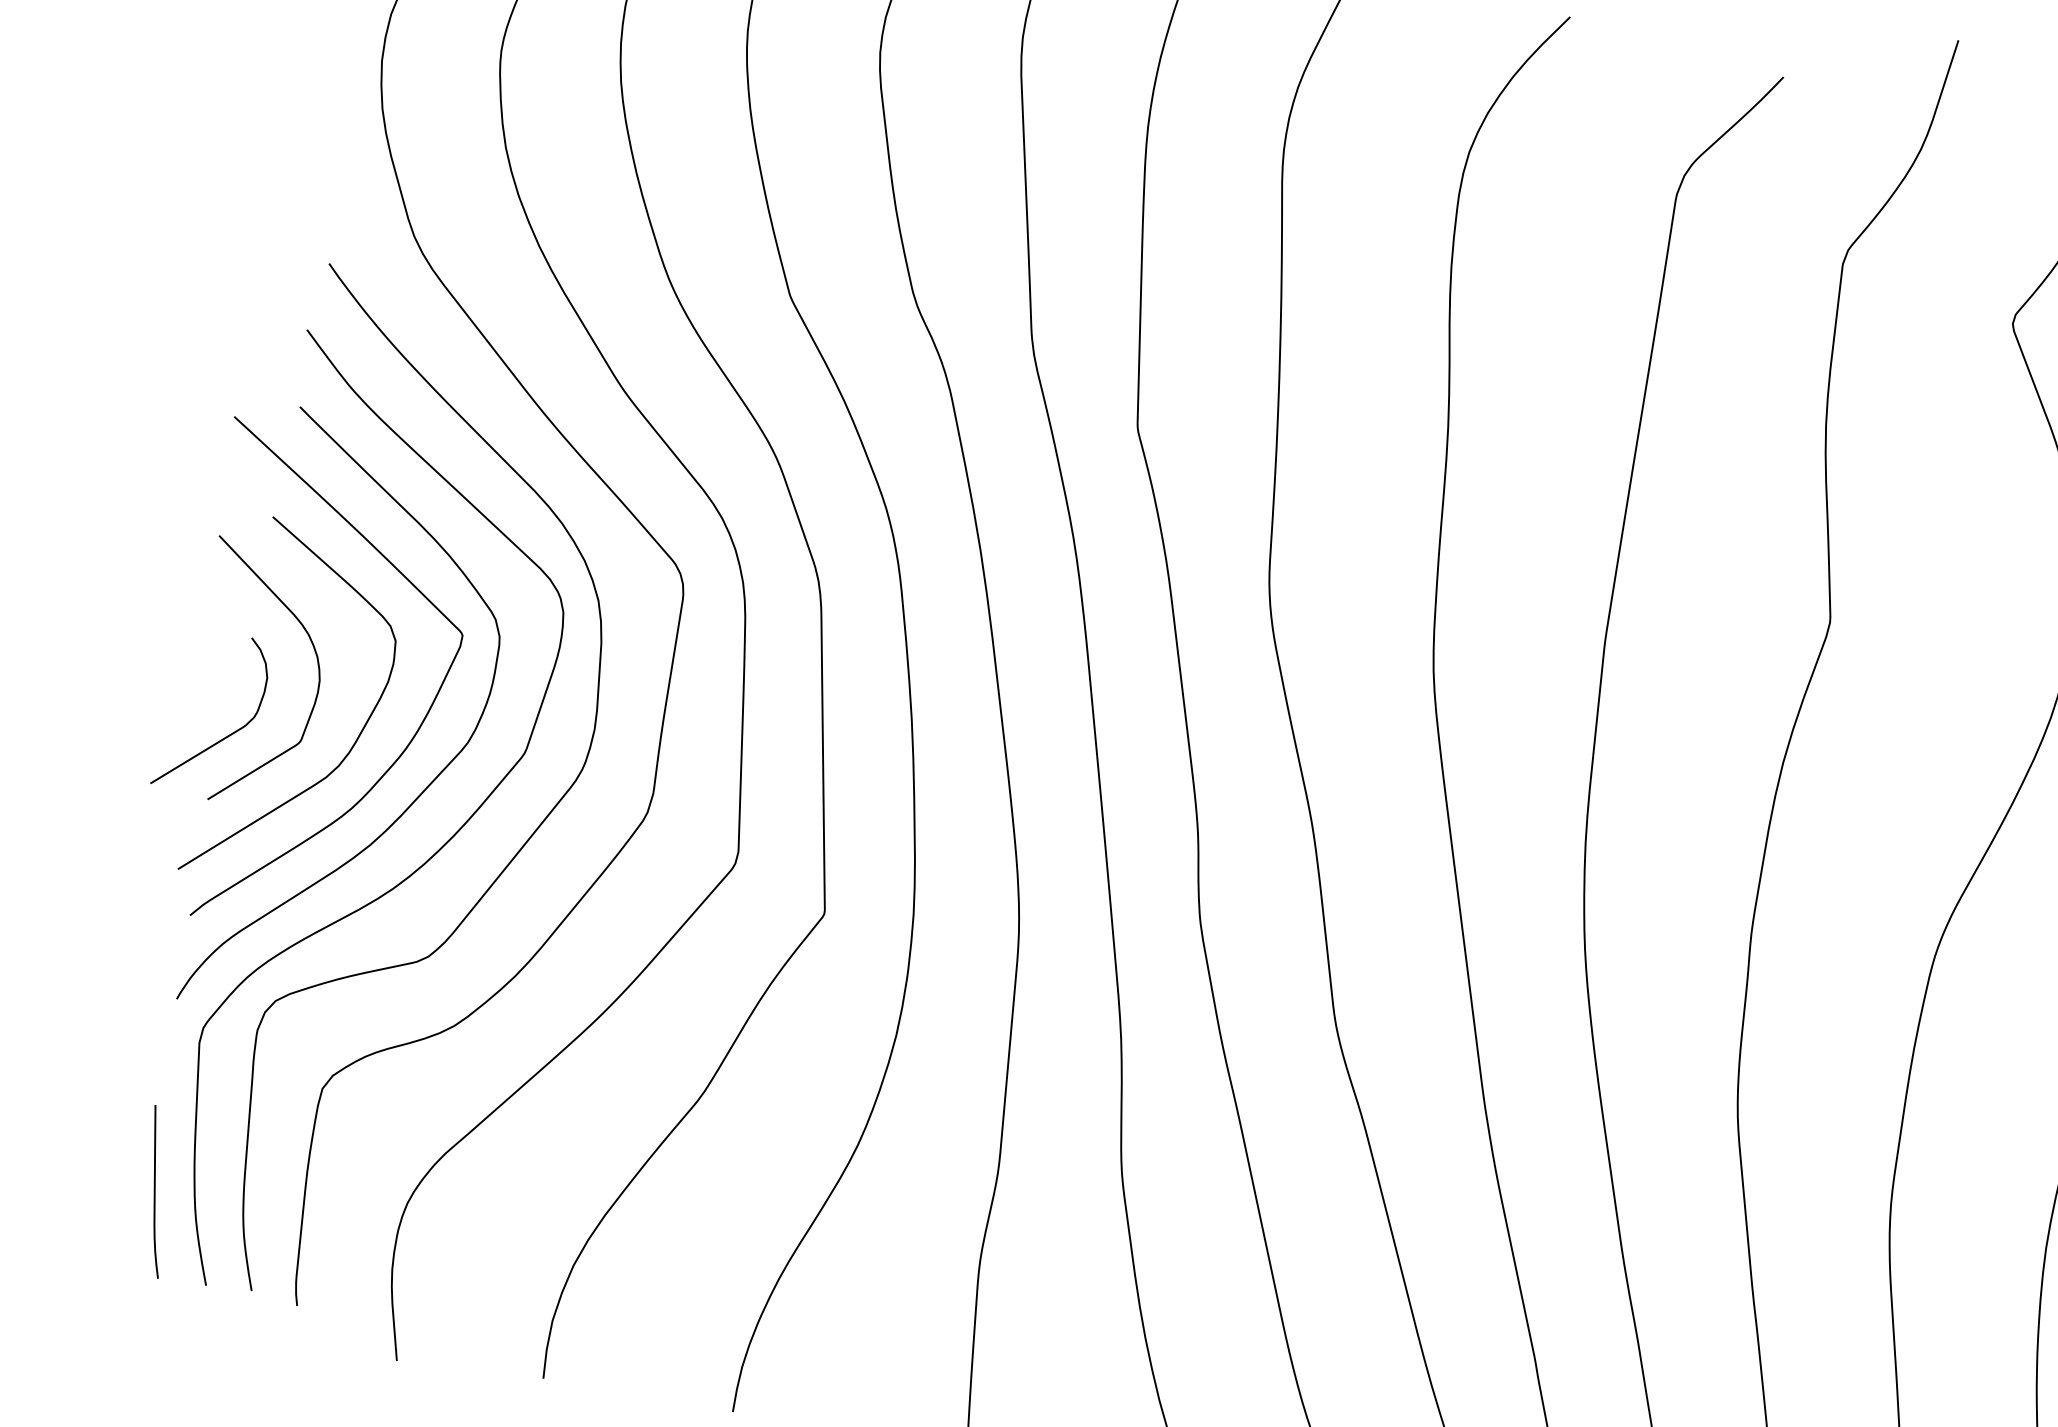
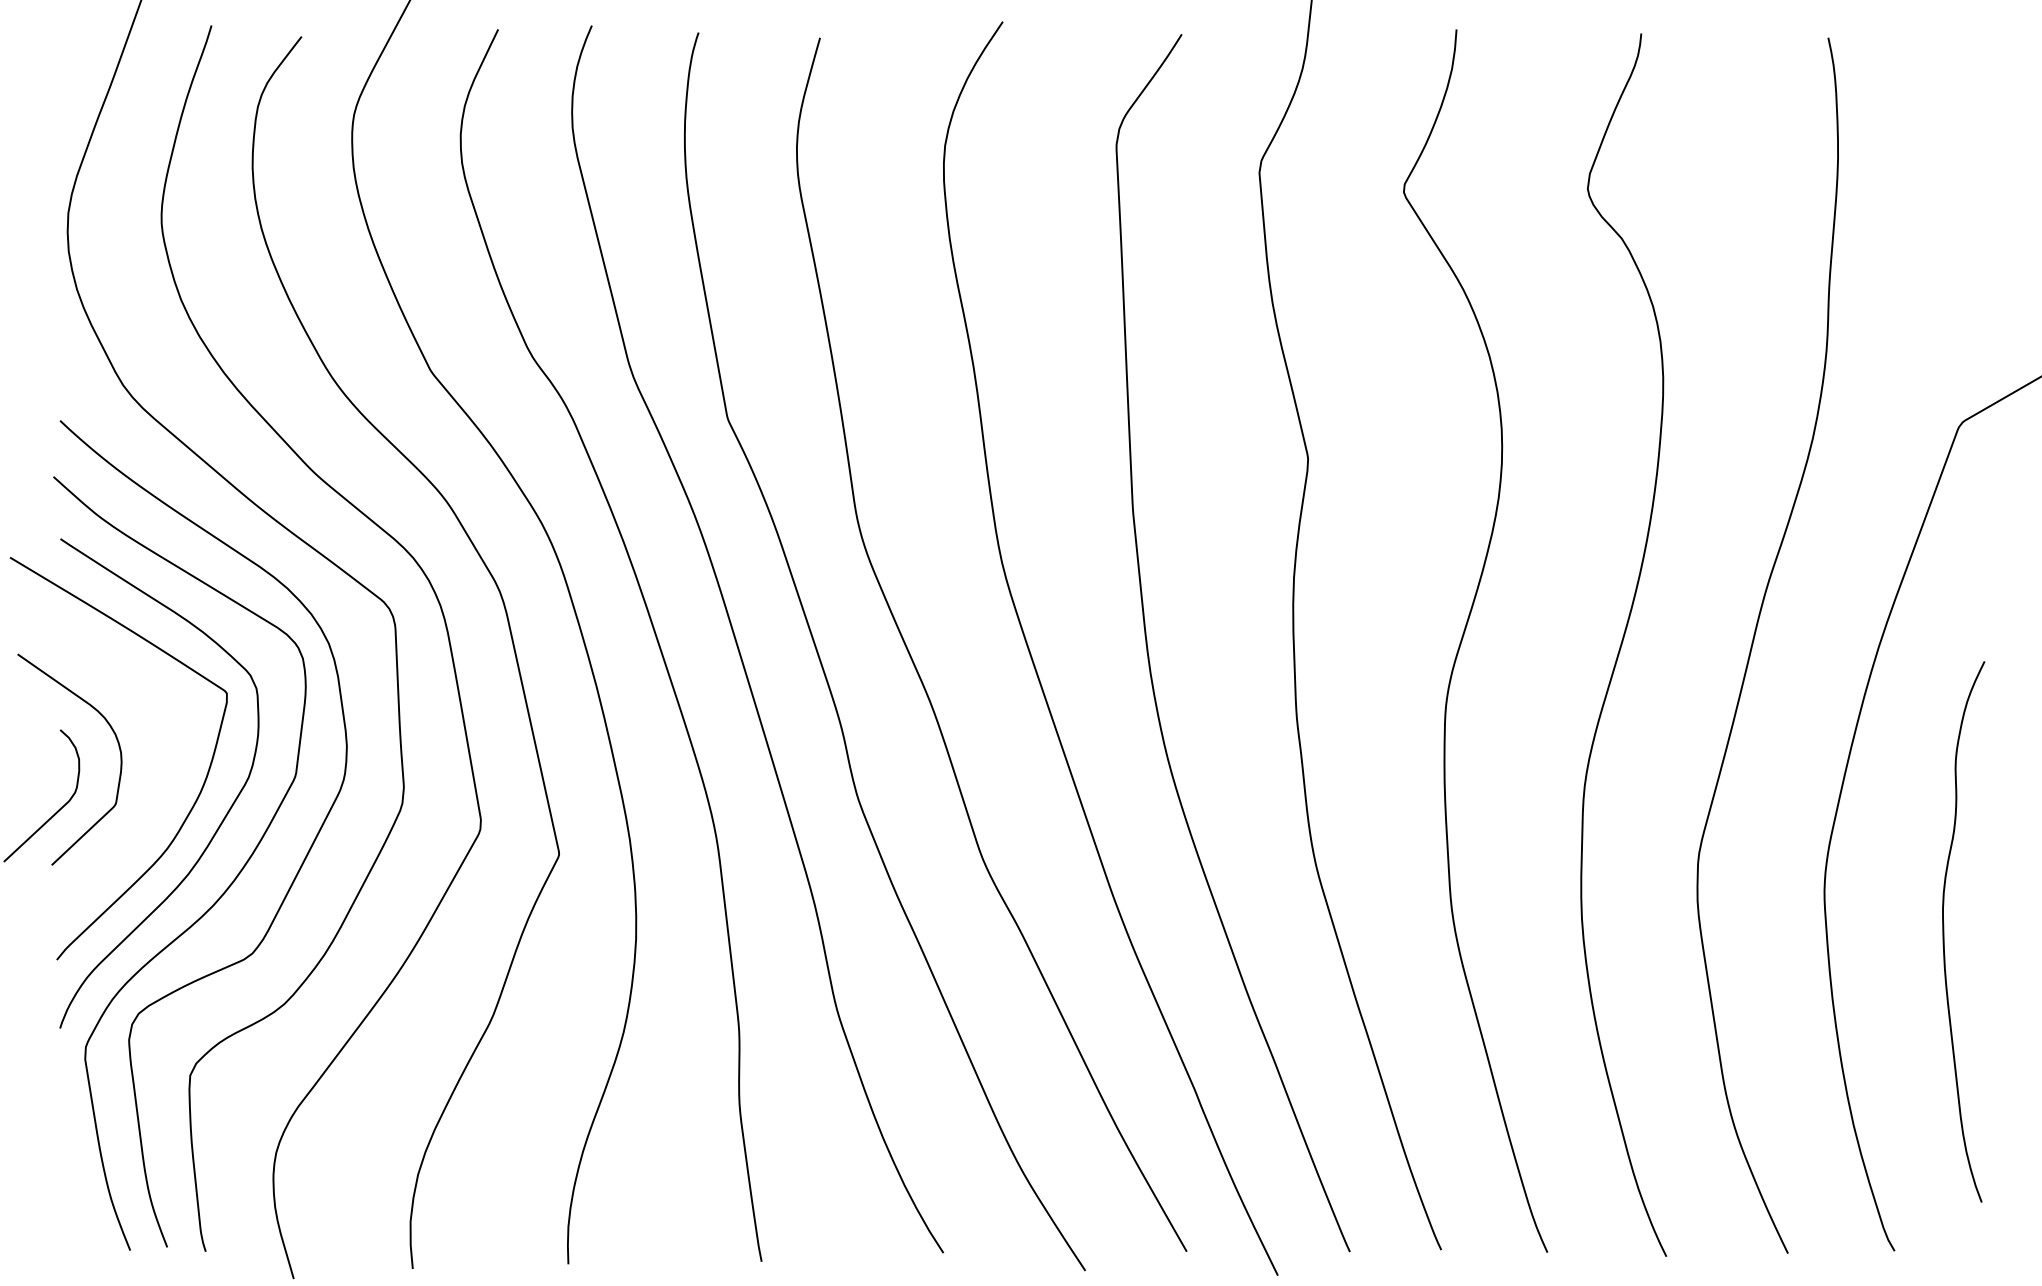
curve: (354, 741) -> (158, 795), removed
curve: (156, 1191) -> (75, 1184), removed

